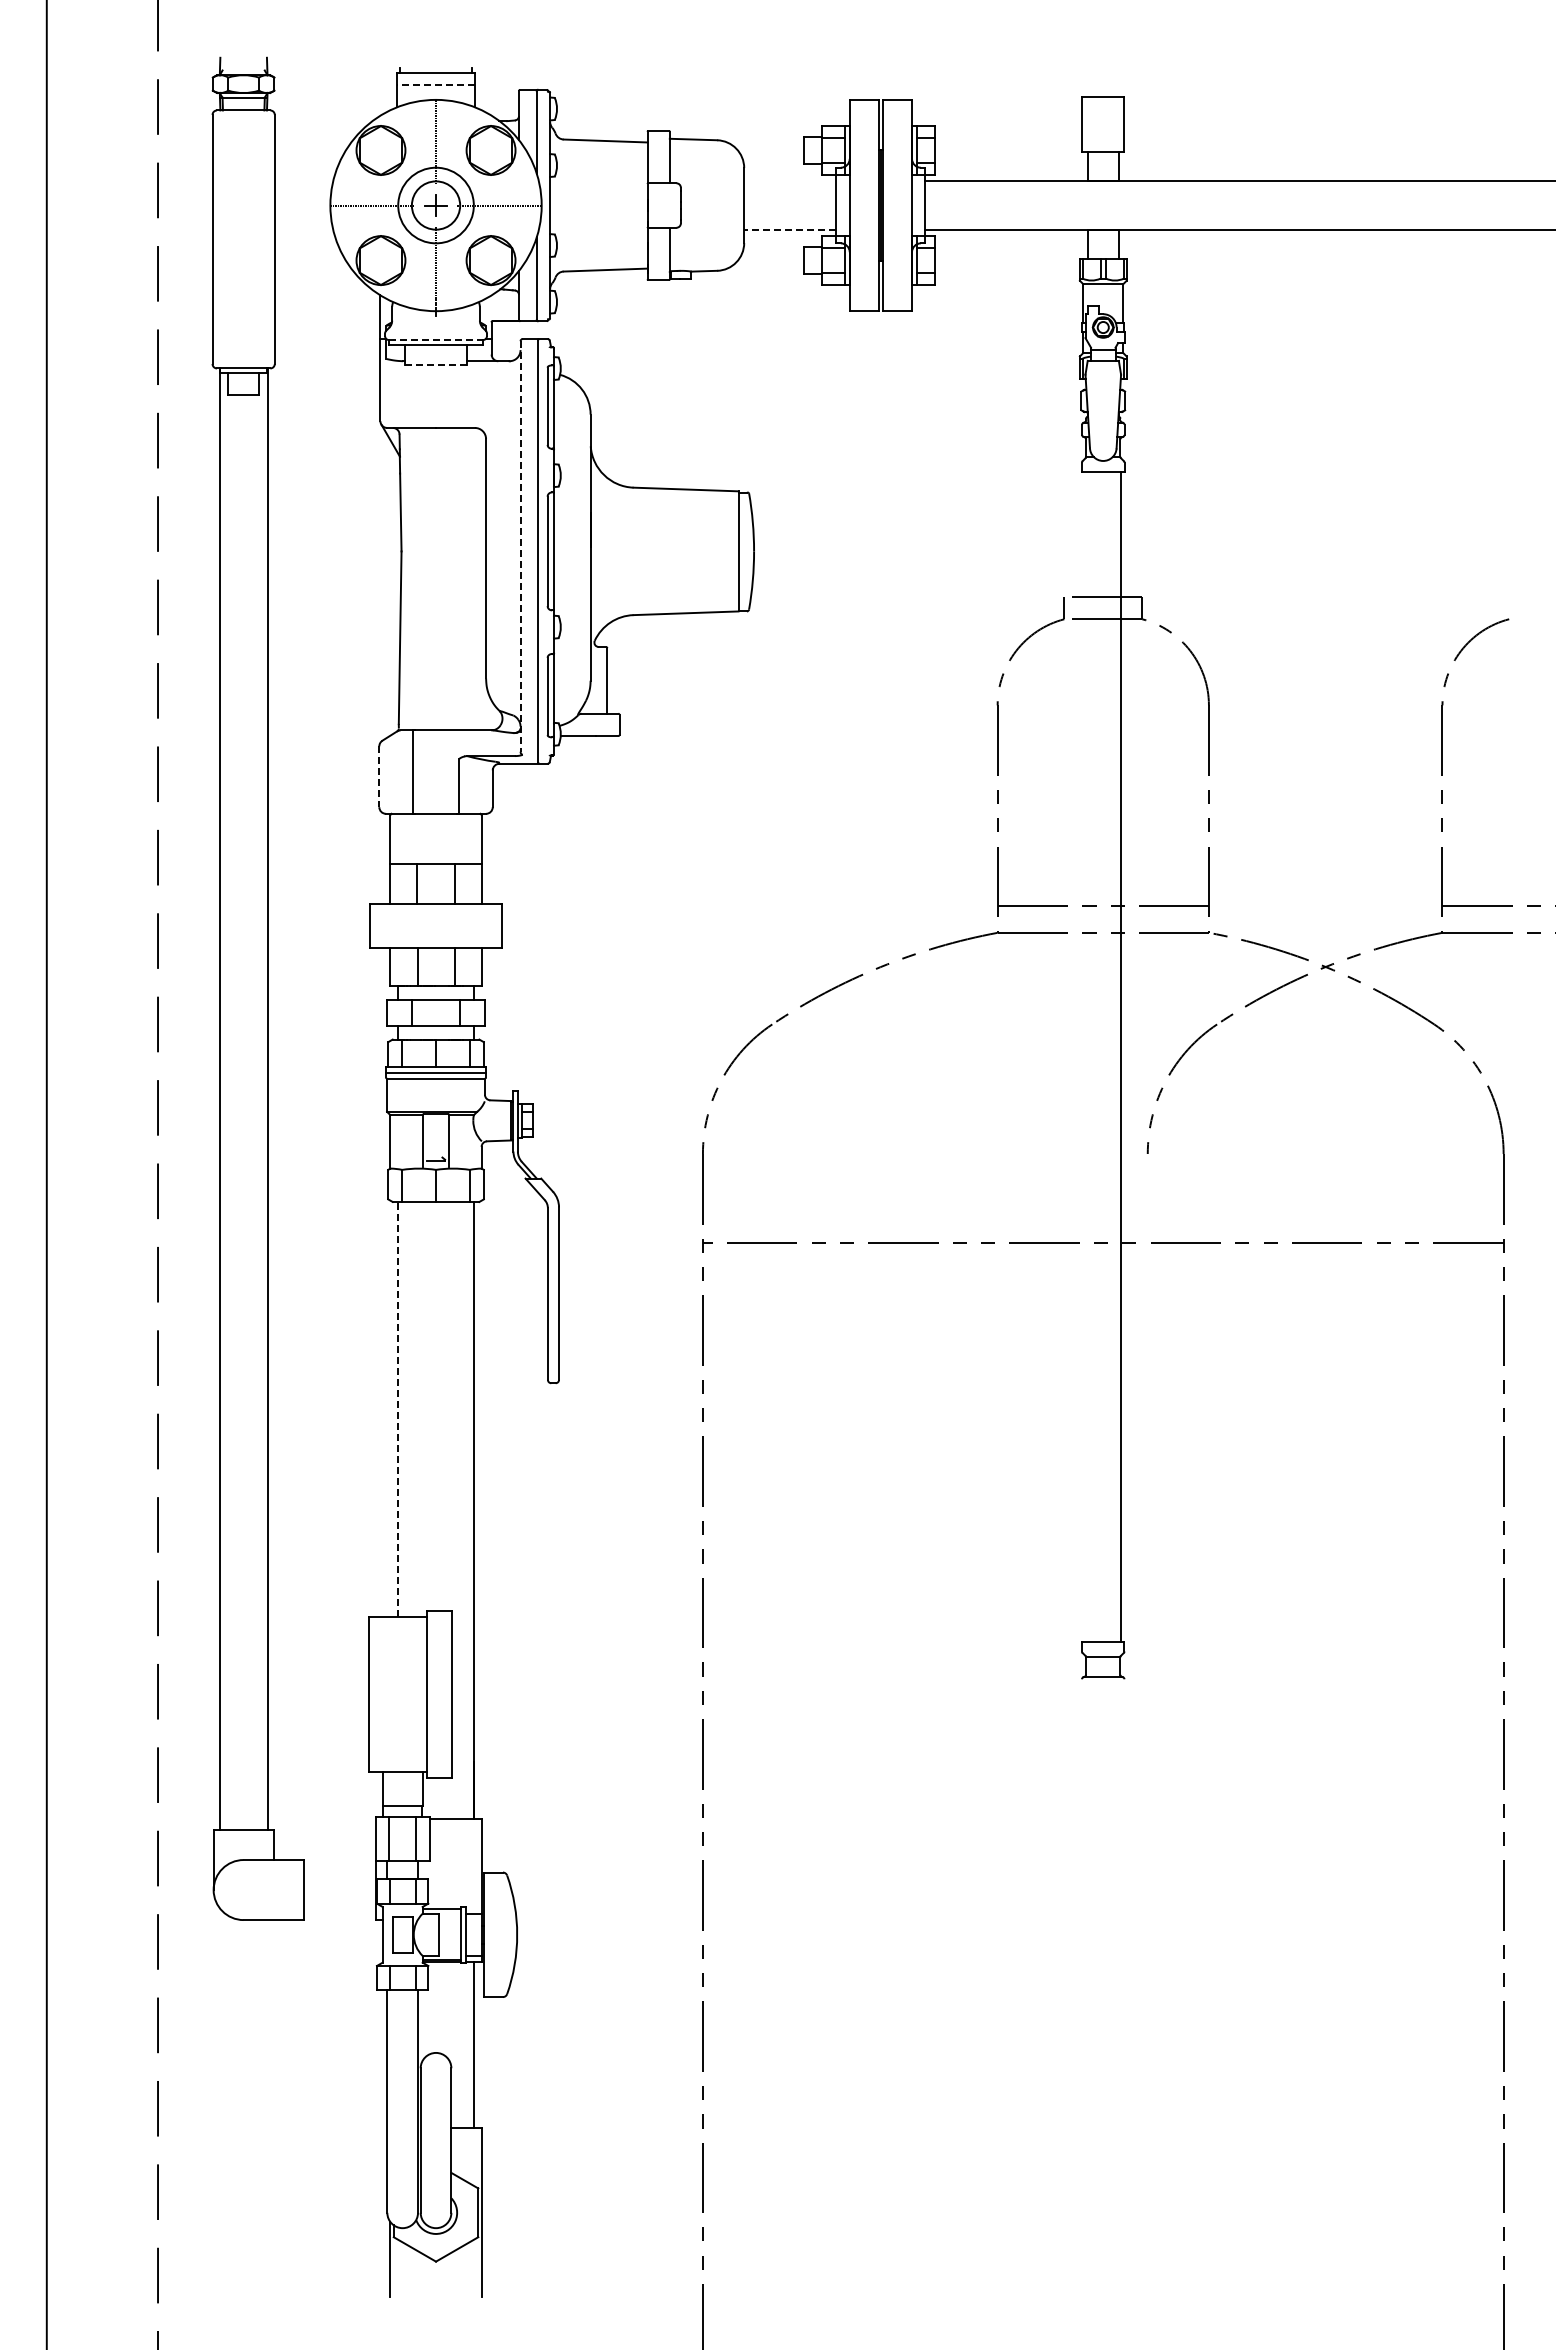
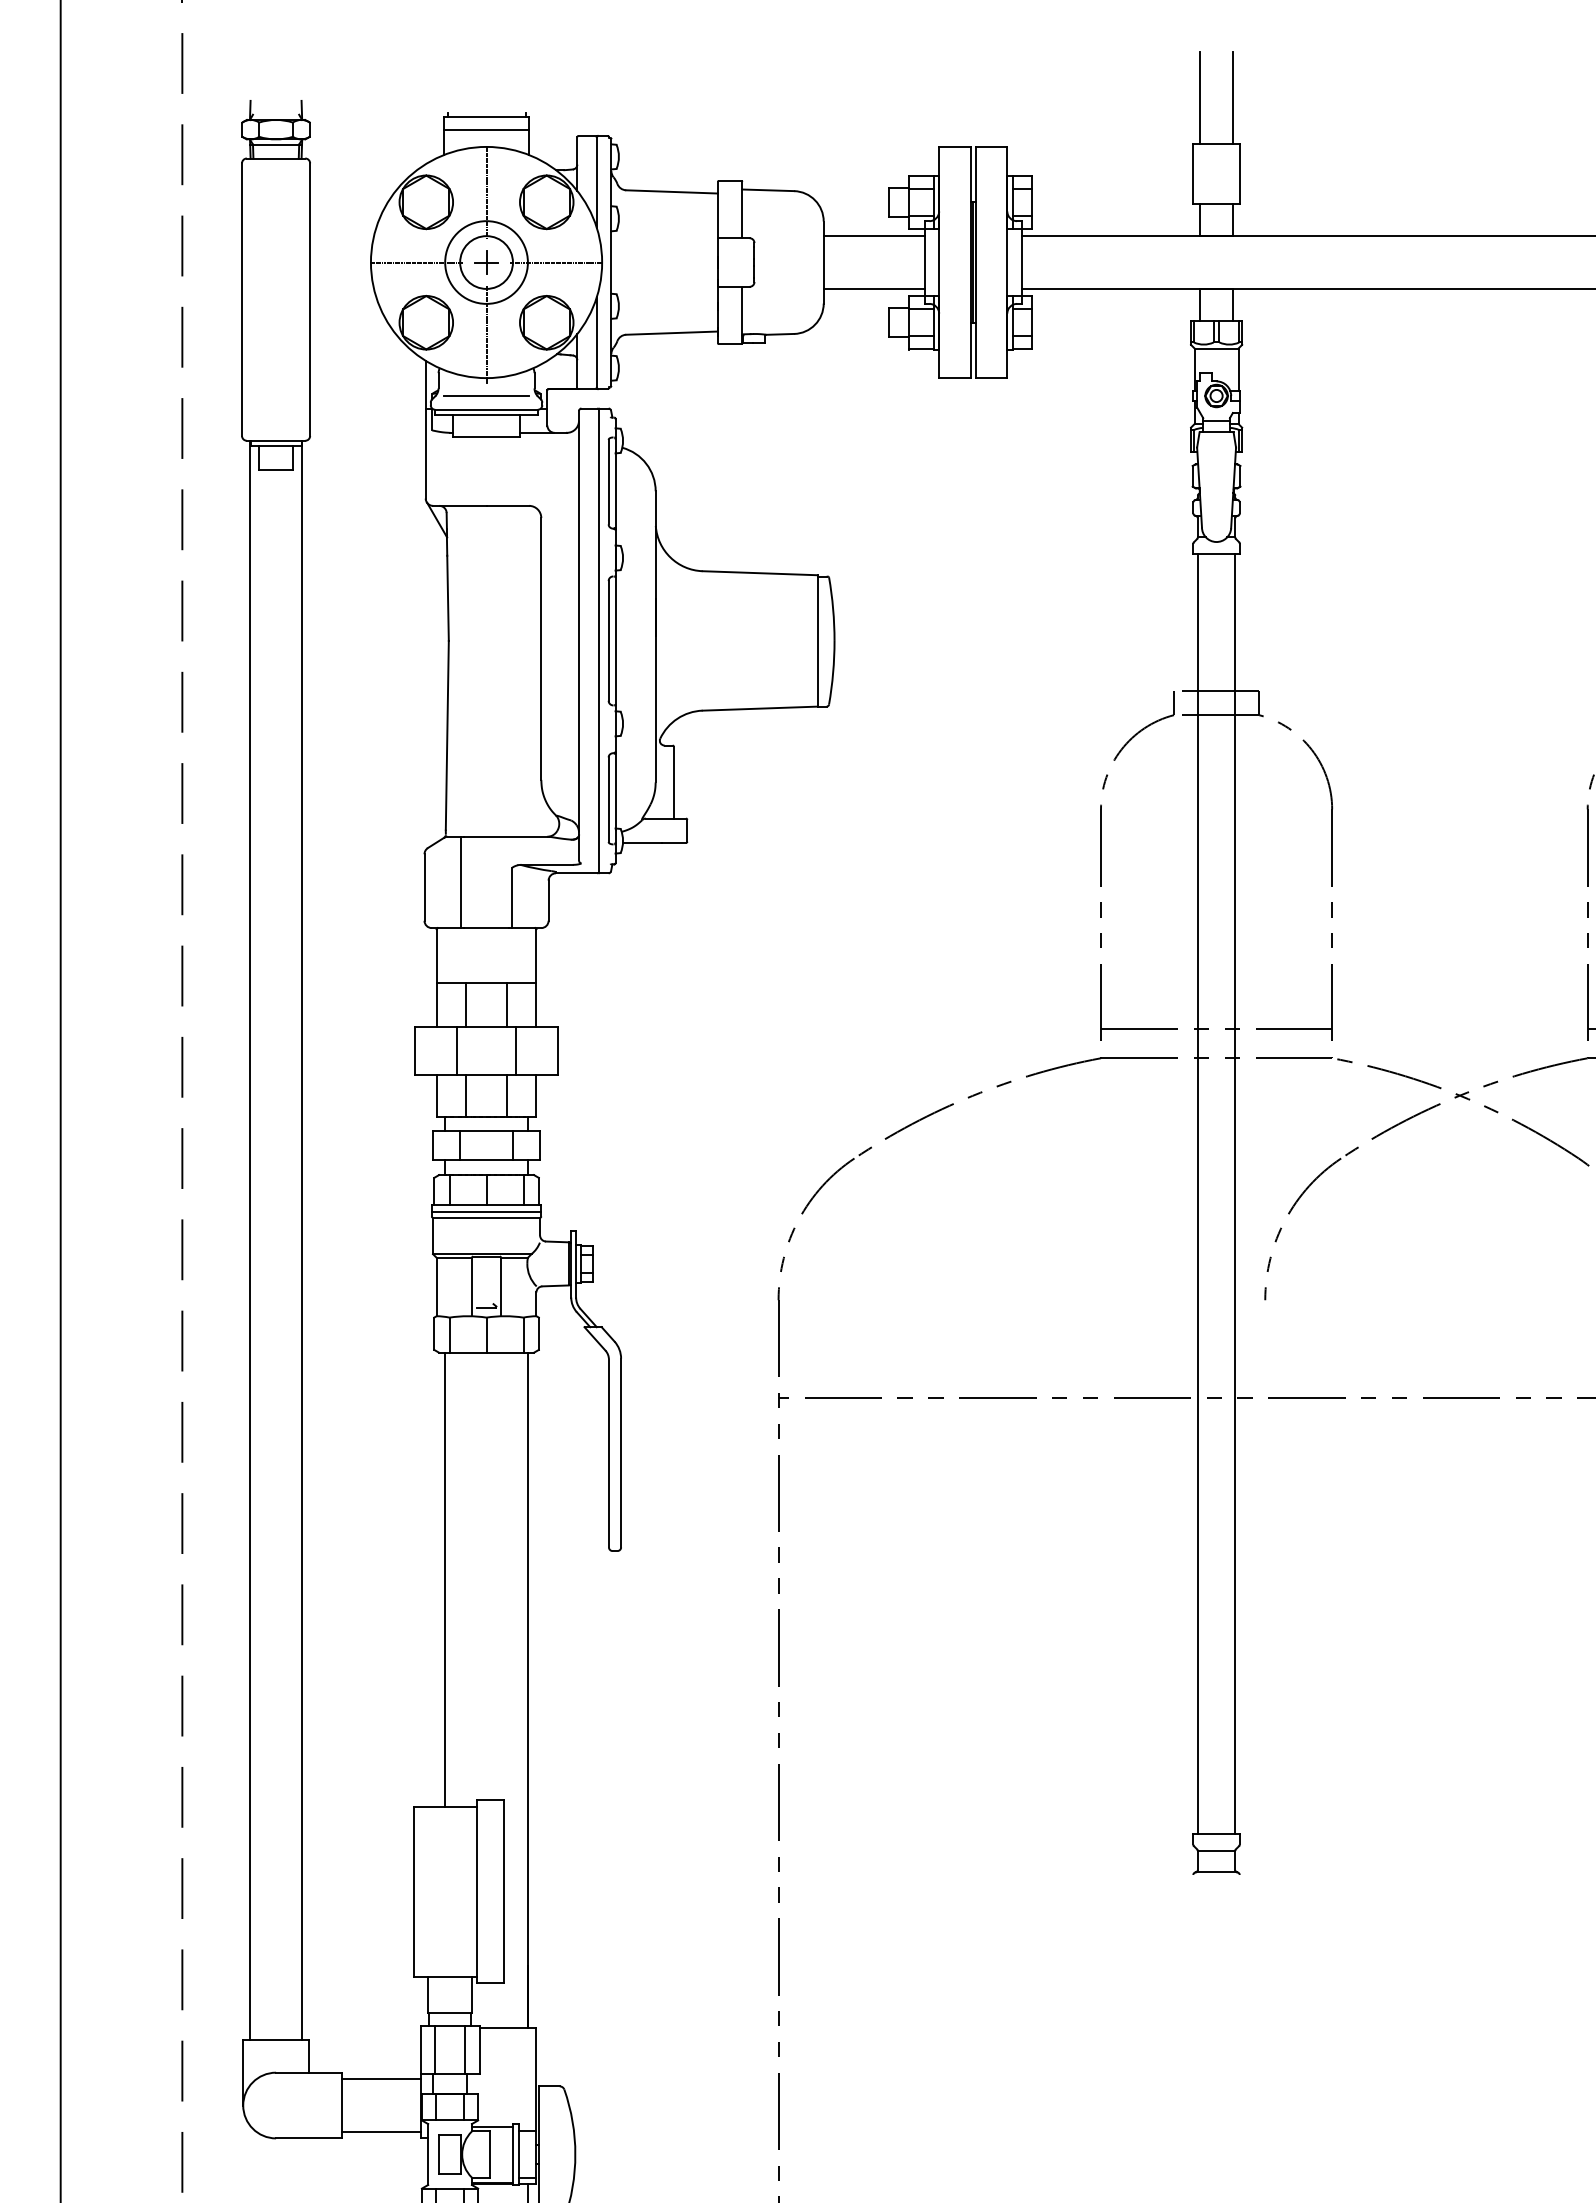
line: (1087, 54) -> (1199, 97), added
line: (1118, 54) -> (1233, 97), added
line: (436, 84) -> (487, 130), dashed -> solid
line: (790, 181) -> (874, 236), added
line: (789, 229) -> (873, 288), dashed -> solid
line: (435, 327) -> (485, 395), added
line: (436, 340) -> (487, 410), dashed -> solid
line: (436, 364) -> (487, 436), dashed -> solid
line: (520, 547) -> (578, 636), dashed -> solid
line: (379, 777) -> (424, 888), dashed -> solid
line: (409, 925) -> (457, 1050), added
line: (463, 925) -> (516, 1050), added
line: (1086, 1057) -> (1198, 1194), added
line: (398, 1408) -> (445, 1578), dashed -> solid
line: (339, 1865) -> (380, 2078), added
line: (339, 1914) -> (380, 2132), added

